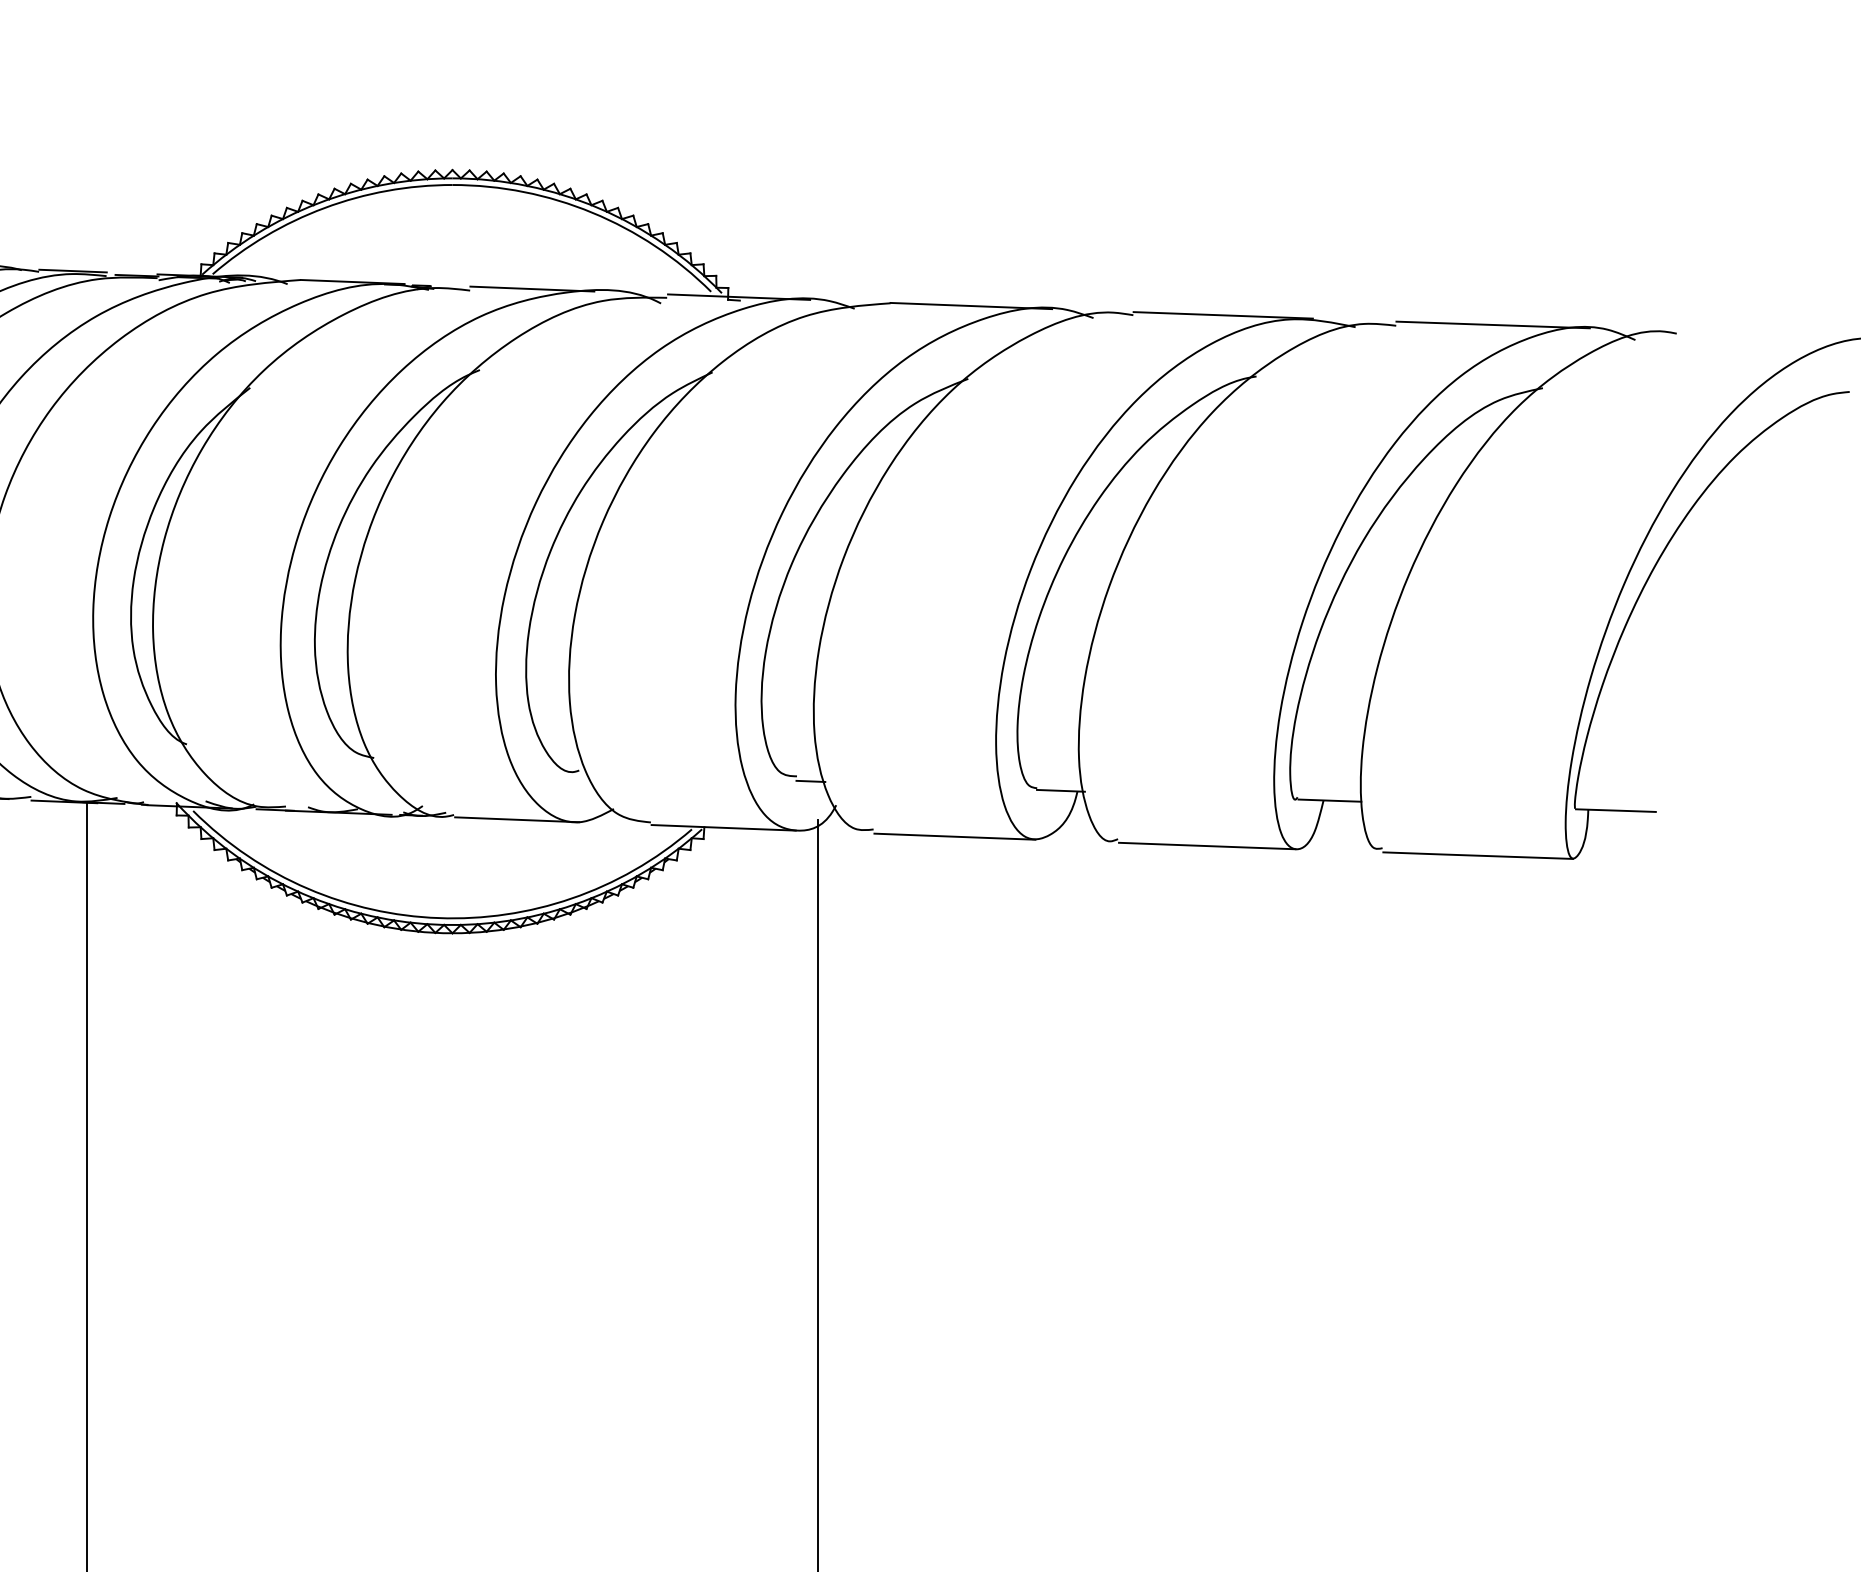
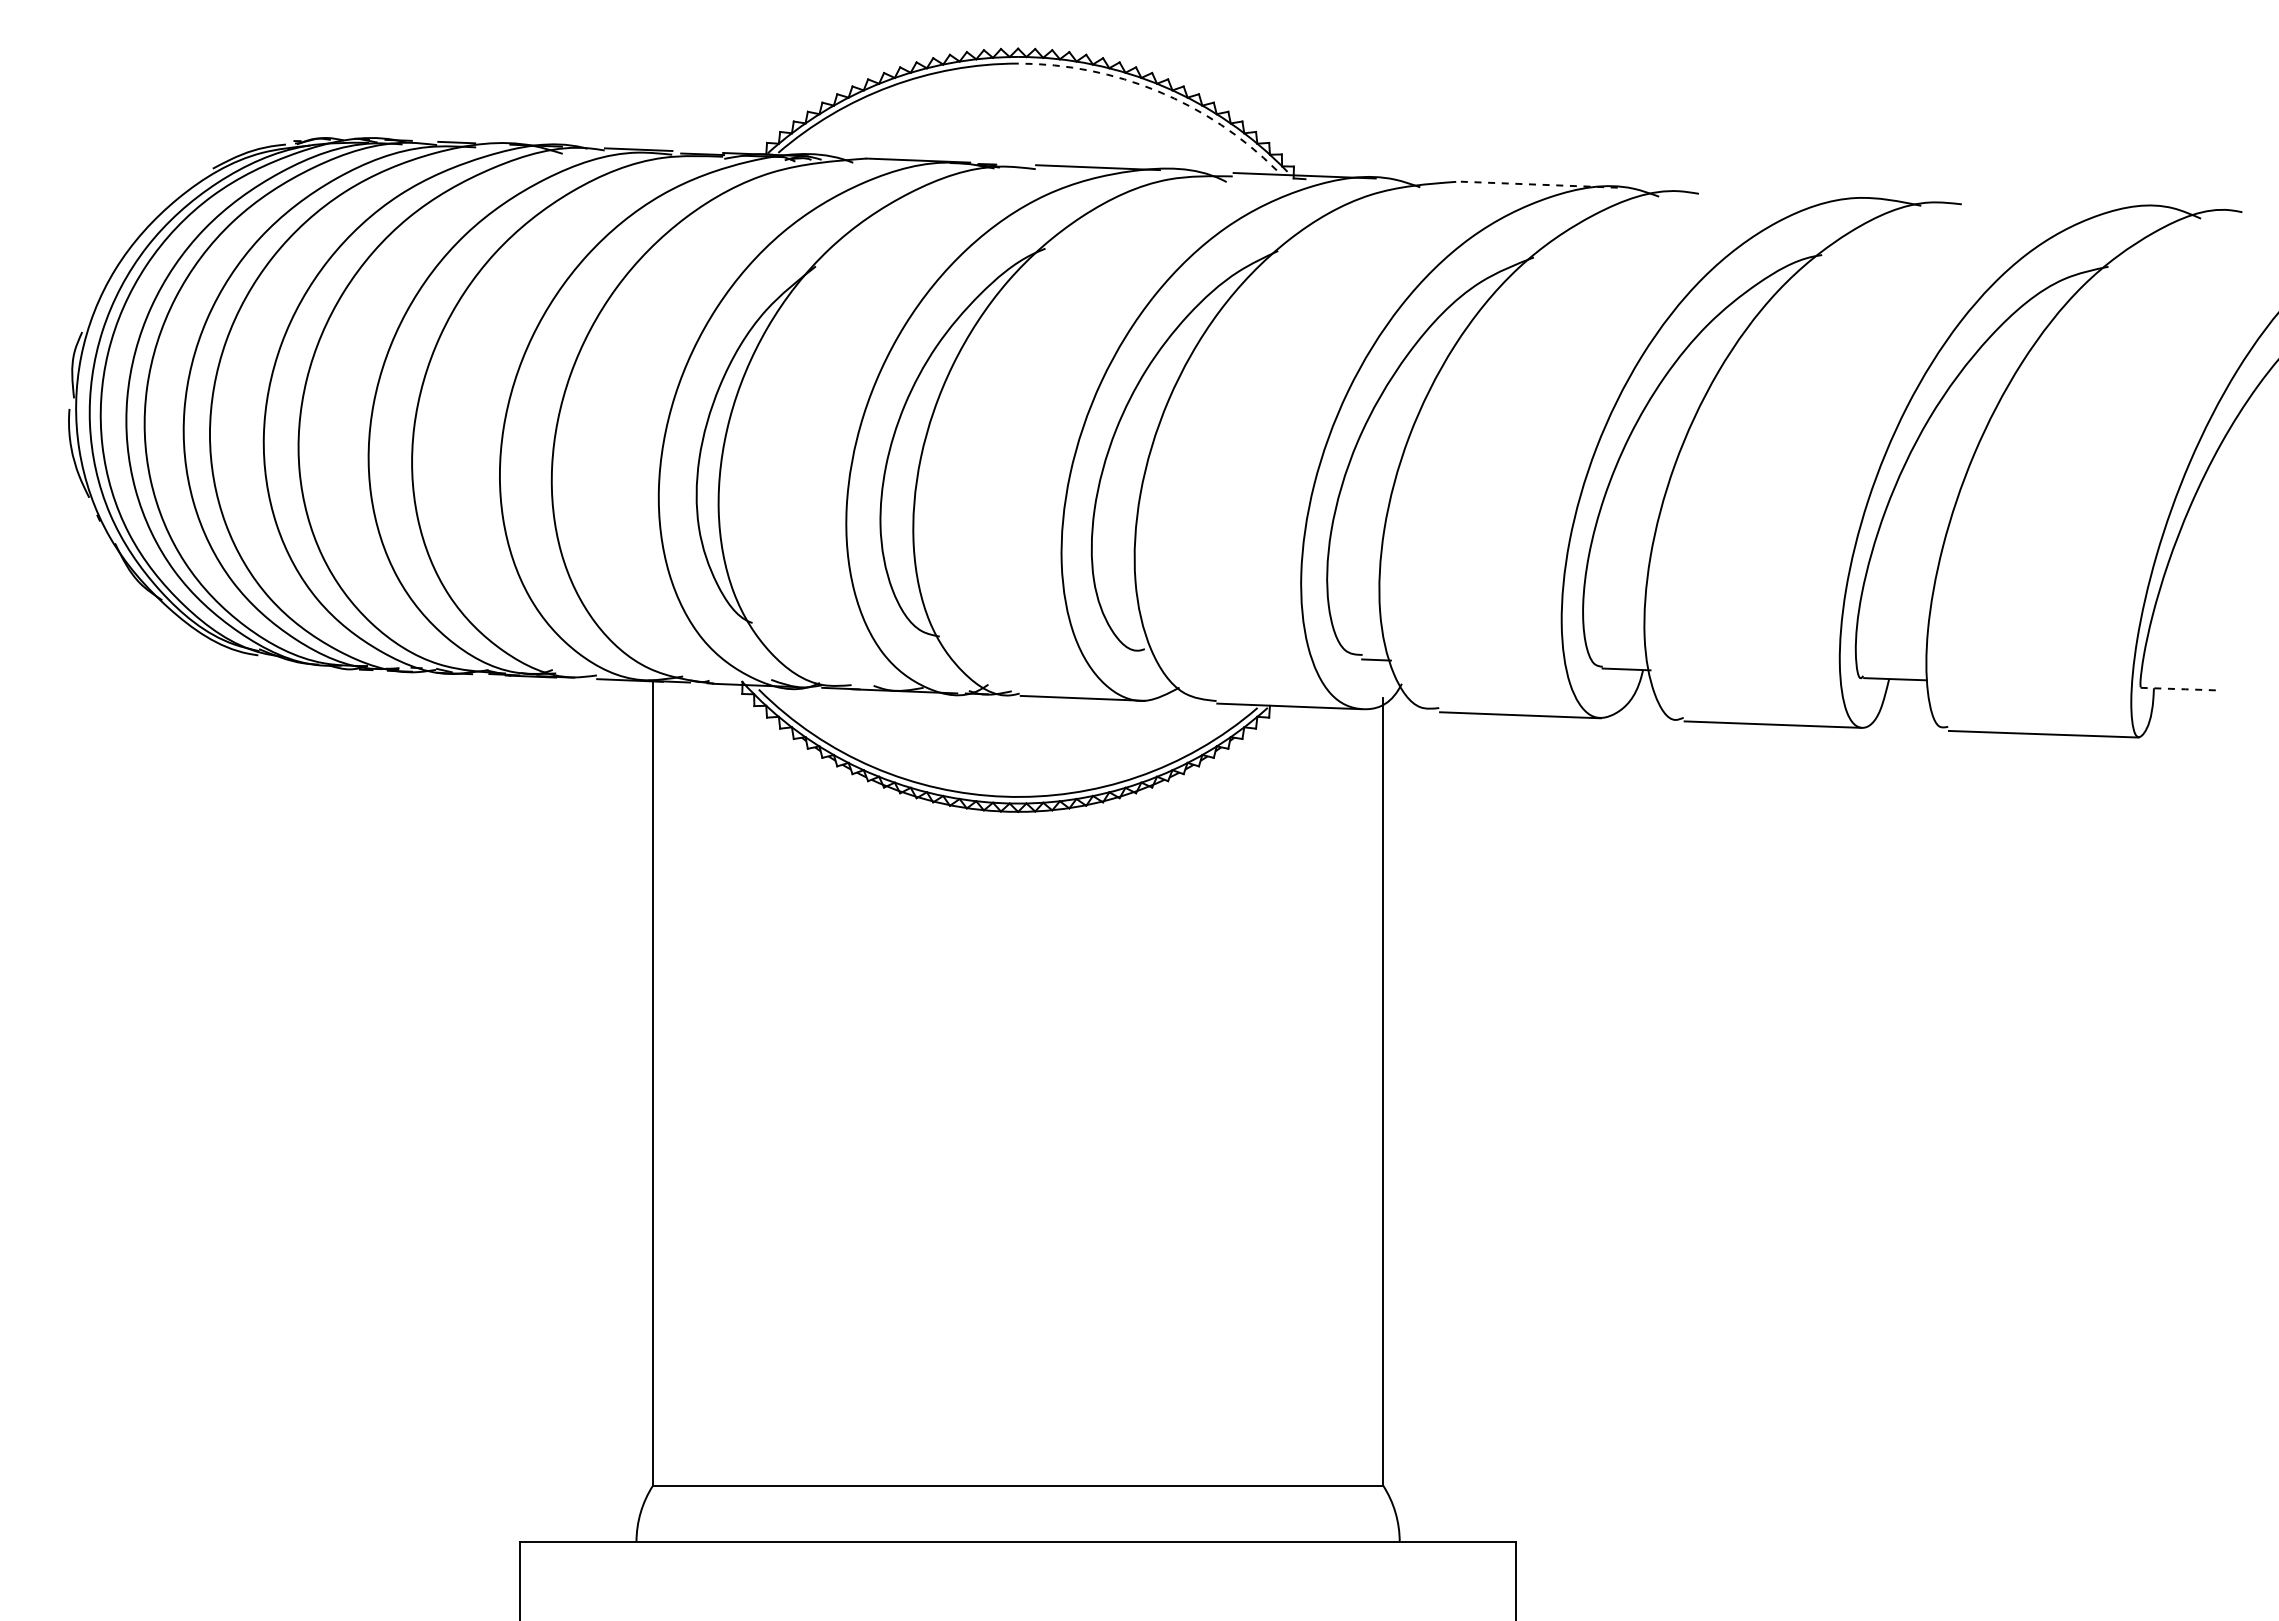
arc: (592, 212) -> (1158, 91), solid -> dashed
line: (970, 305) -> (1536, 184), solid -> dashed
line: (1222, 314) -> (1788, 193), removed
line: (1492, 324) -> (2058, 203), removed
line: (1616, 810) -> (2182, 689), solid -> dashed

